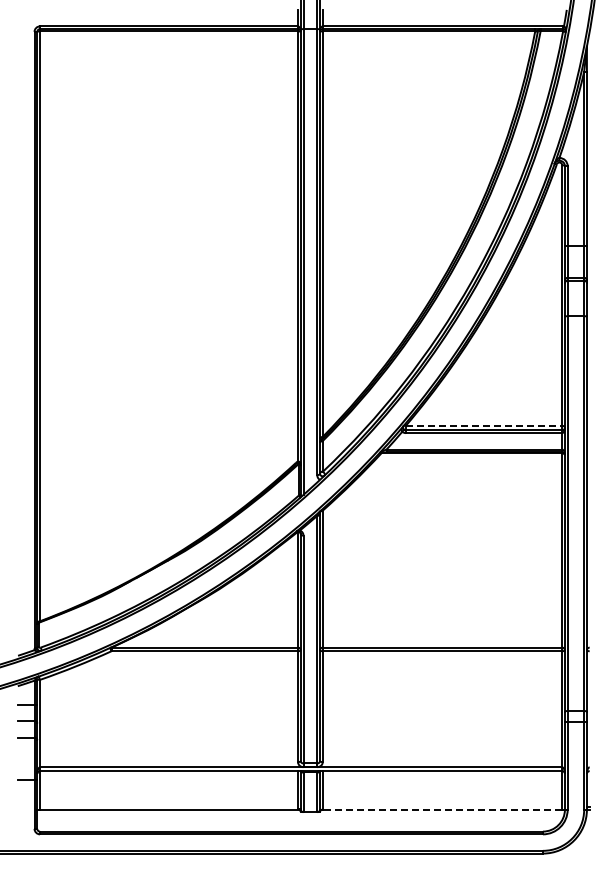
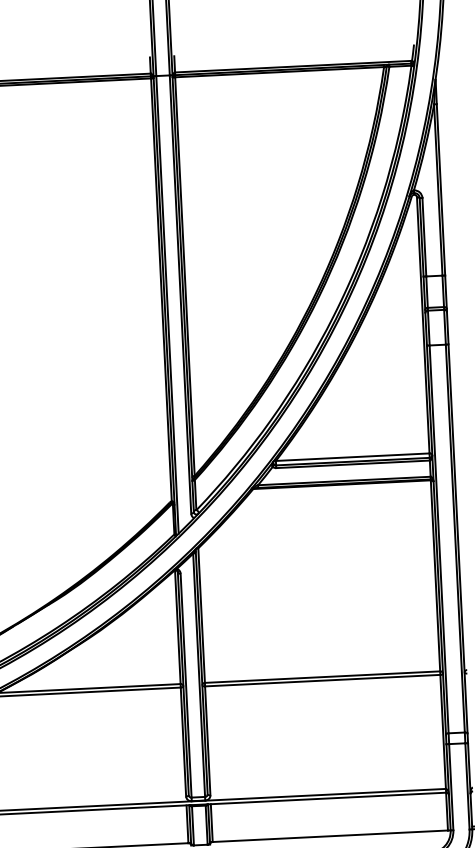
line: (484, 425) -> (353, 456), dashed -> solid
line: (442, 809) -> (330, 836), dashed -> solid

